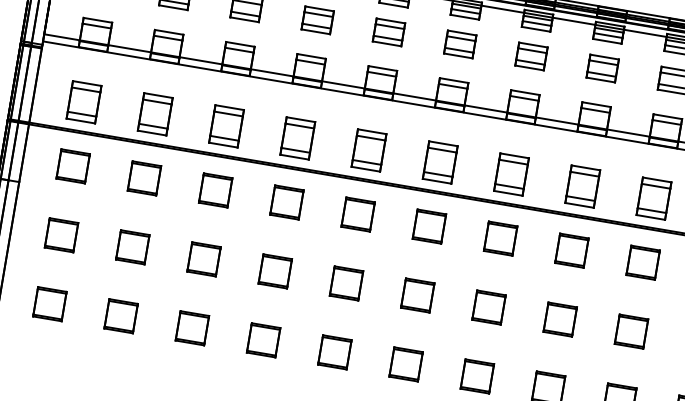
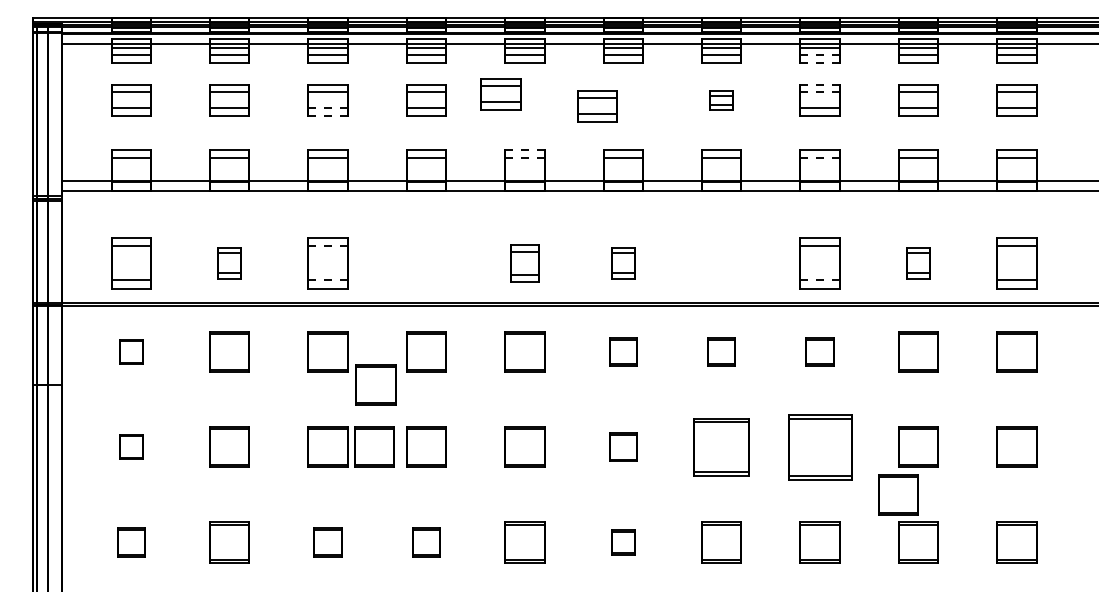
line: (245, 14) -> (328, 108), solid -> dashed
line: (244, 19) -> (328, 116), solid -> dashed
part: (388, 32) -> (500, 94), moved
line: (608, 35) -> (820, 54), solid -> dashed
line: (607, 41) -> (820, 62), solid -> dashed
part: (460, 44) -> (597, 106), moved
part: (531, 56) -> (721, 100), size x0.6
line: (605, 57) -> (820, 84), solid -> dashed
line: (604, 62) -> (820, 92), solid -> dashed
line: (382, 68) -> (524, 150), solid -> dashed
line: (381, 74) -> (524, 158), solid -> dashed
line: (595, 110) -> (820, 158), solid -> dashed
part: (155, 114) -> (229, 263), size x0.6
line: (228, 114) -> (328, 246), solid -> dashed
line: (224, 138) -> (328, 279), solid -> dashed
part: (297, 138) -> (426, 263), removed
part: (368, 150) -> (524, 263), size x0.7
part: (440, 162) -> (623, 263), size x0.6
part: (73, 166) -> (131, 351), size x0.6
part: (511, 174) -> (721, 263), removed
line: (581, 198) -> (820, 279), solid -> dashed
part: (654, 198) -> (918, 263), size x0.6
part: (246, 219) -> (375, 384), added
part: (429, 226) -> (623, 351), size x0.7
part: (61, 234) -> (131, 446), size x0.6
part: (500, 238) -> (721, 351), size x0.7
part: (571, 250) -> (819, 351), size x0.7
part: (237, 264) -> (374, 446), added
part: (418, 295) -> (623, 446), size x0.7
part: (49, 304) -> (131, 542), size x0.7
part: (488, 307) -> (721, 446), size x1.4
part: (559, 319) -> (819, 446), size x1.6
part: (191, 328) -> (327, 542), size x0.7
part: (263, 340) -> (426, 542), size x0.7
part: (611, 363) -> (898, 494), added
part: (406, 364) -> (623, 542), size x0.6

